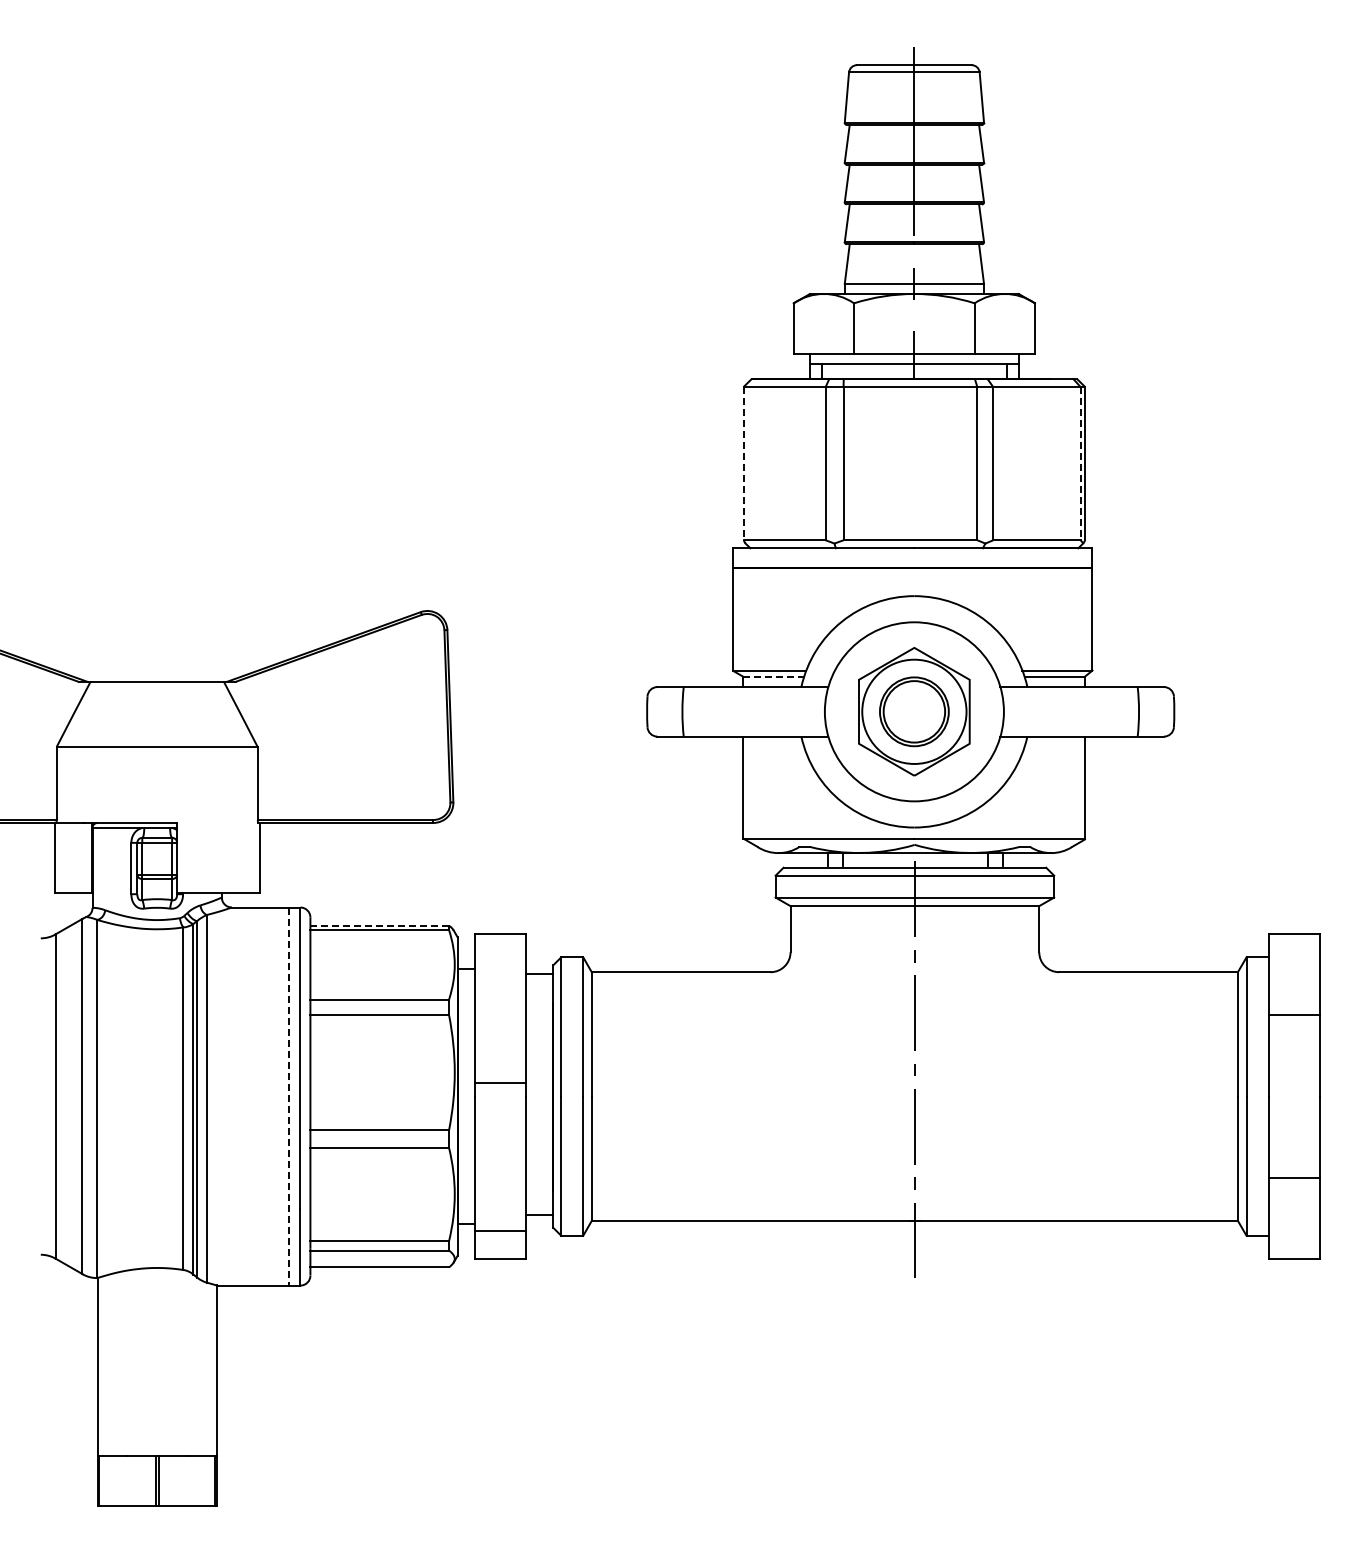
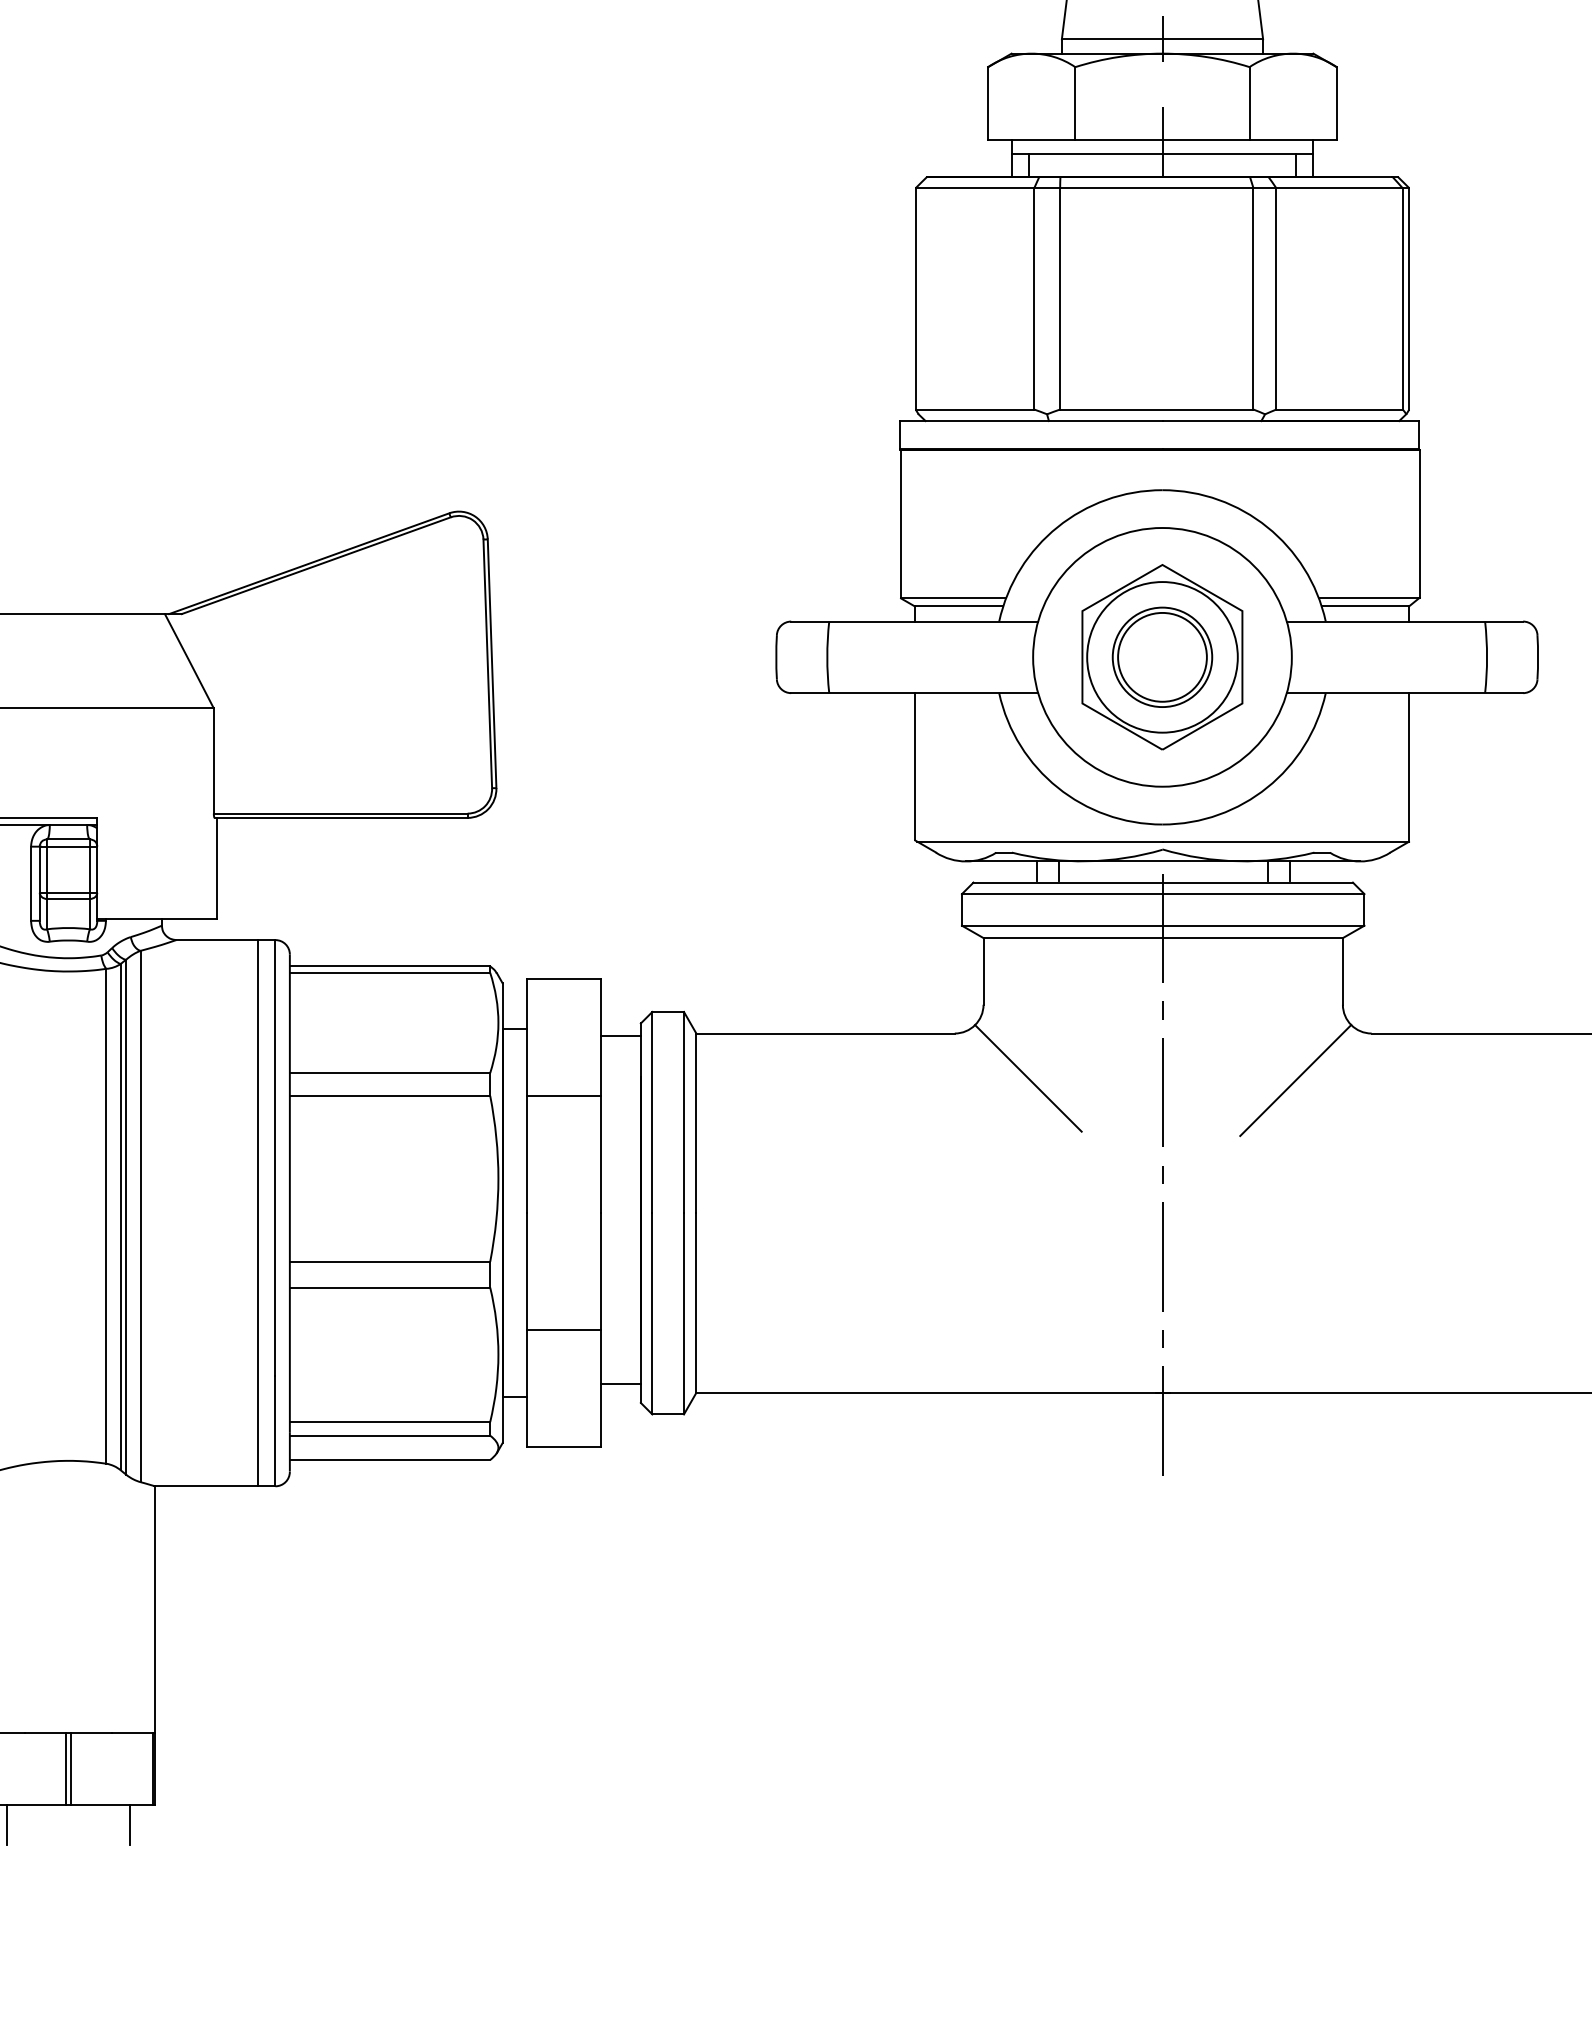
line: (743, 463) -> (915, 298), dashed -> solid
line: (1080, 463) -> (1402, 298), dashed -> solid
line: (774, 676) -> (960, 606), dashed -> solid
line: (379, 925) -> (389, 966), dashed -> solid
line: (821, 1003) -> (1028, 1078), added
line: (1006, 1004) -> (1295, 1080), added
line: (499, 1083) -> (563, 1096), moved
line: (288, 1097) -> (258, 1214), dashed -> solid
line: (499, 1230) -> (563, 1330), moved
line: (114, 1519) -> (6, 1824), added
line: (199, 1519) -> (129, 1824), added

